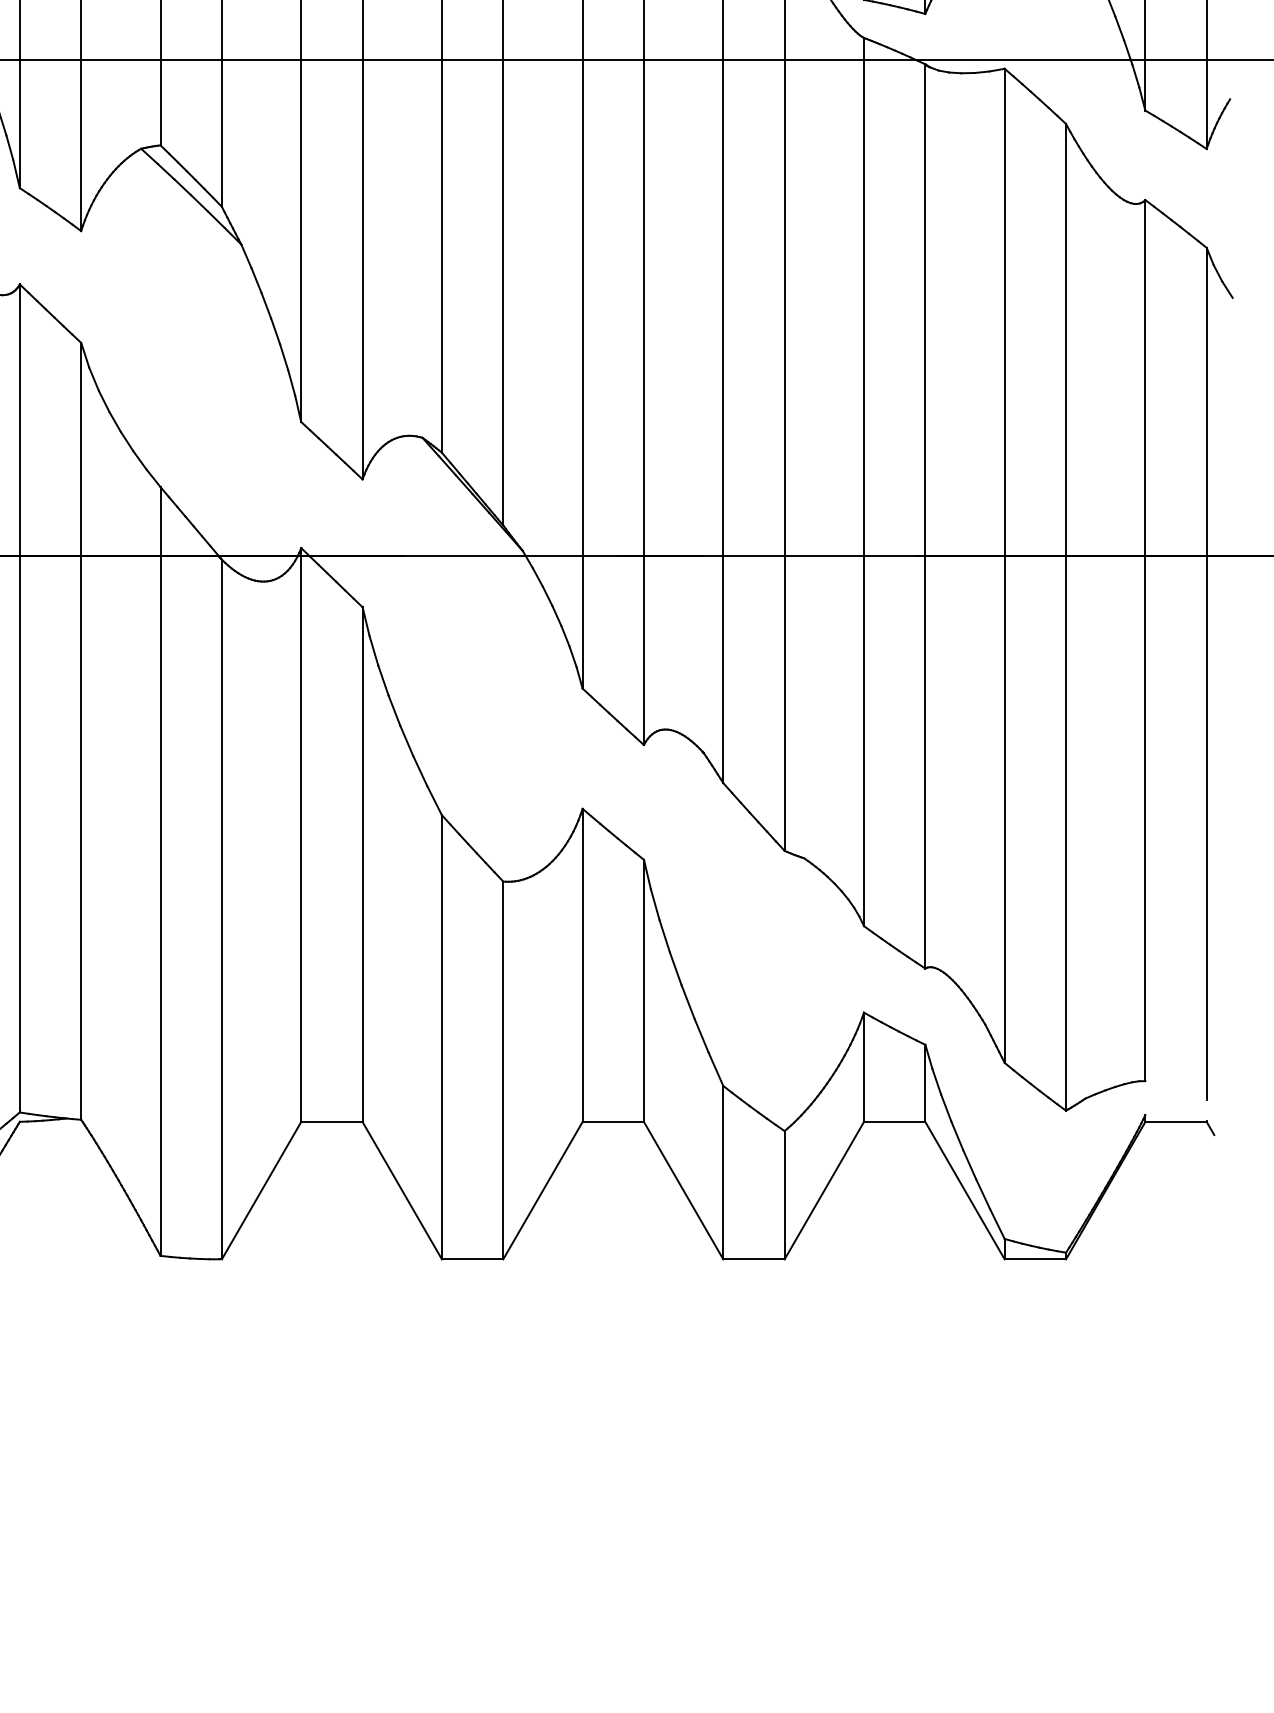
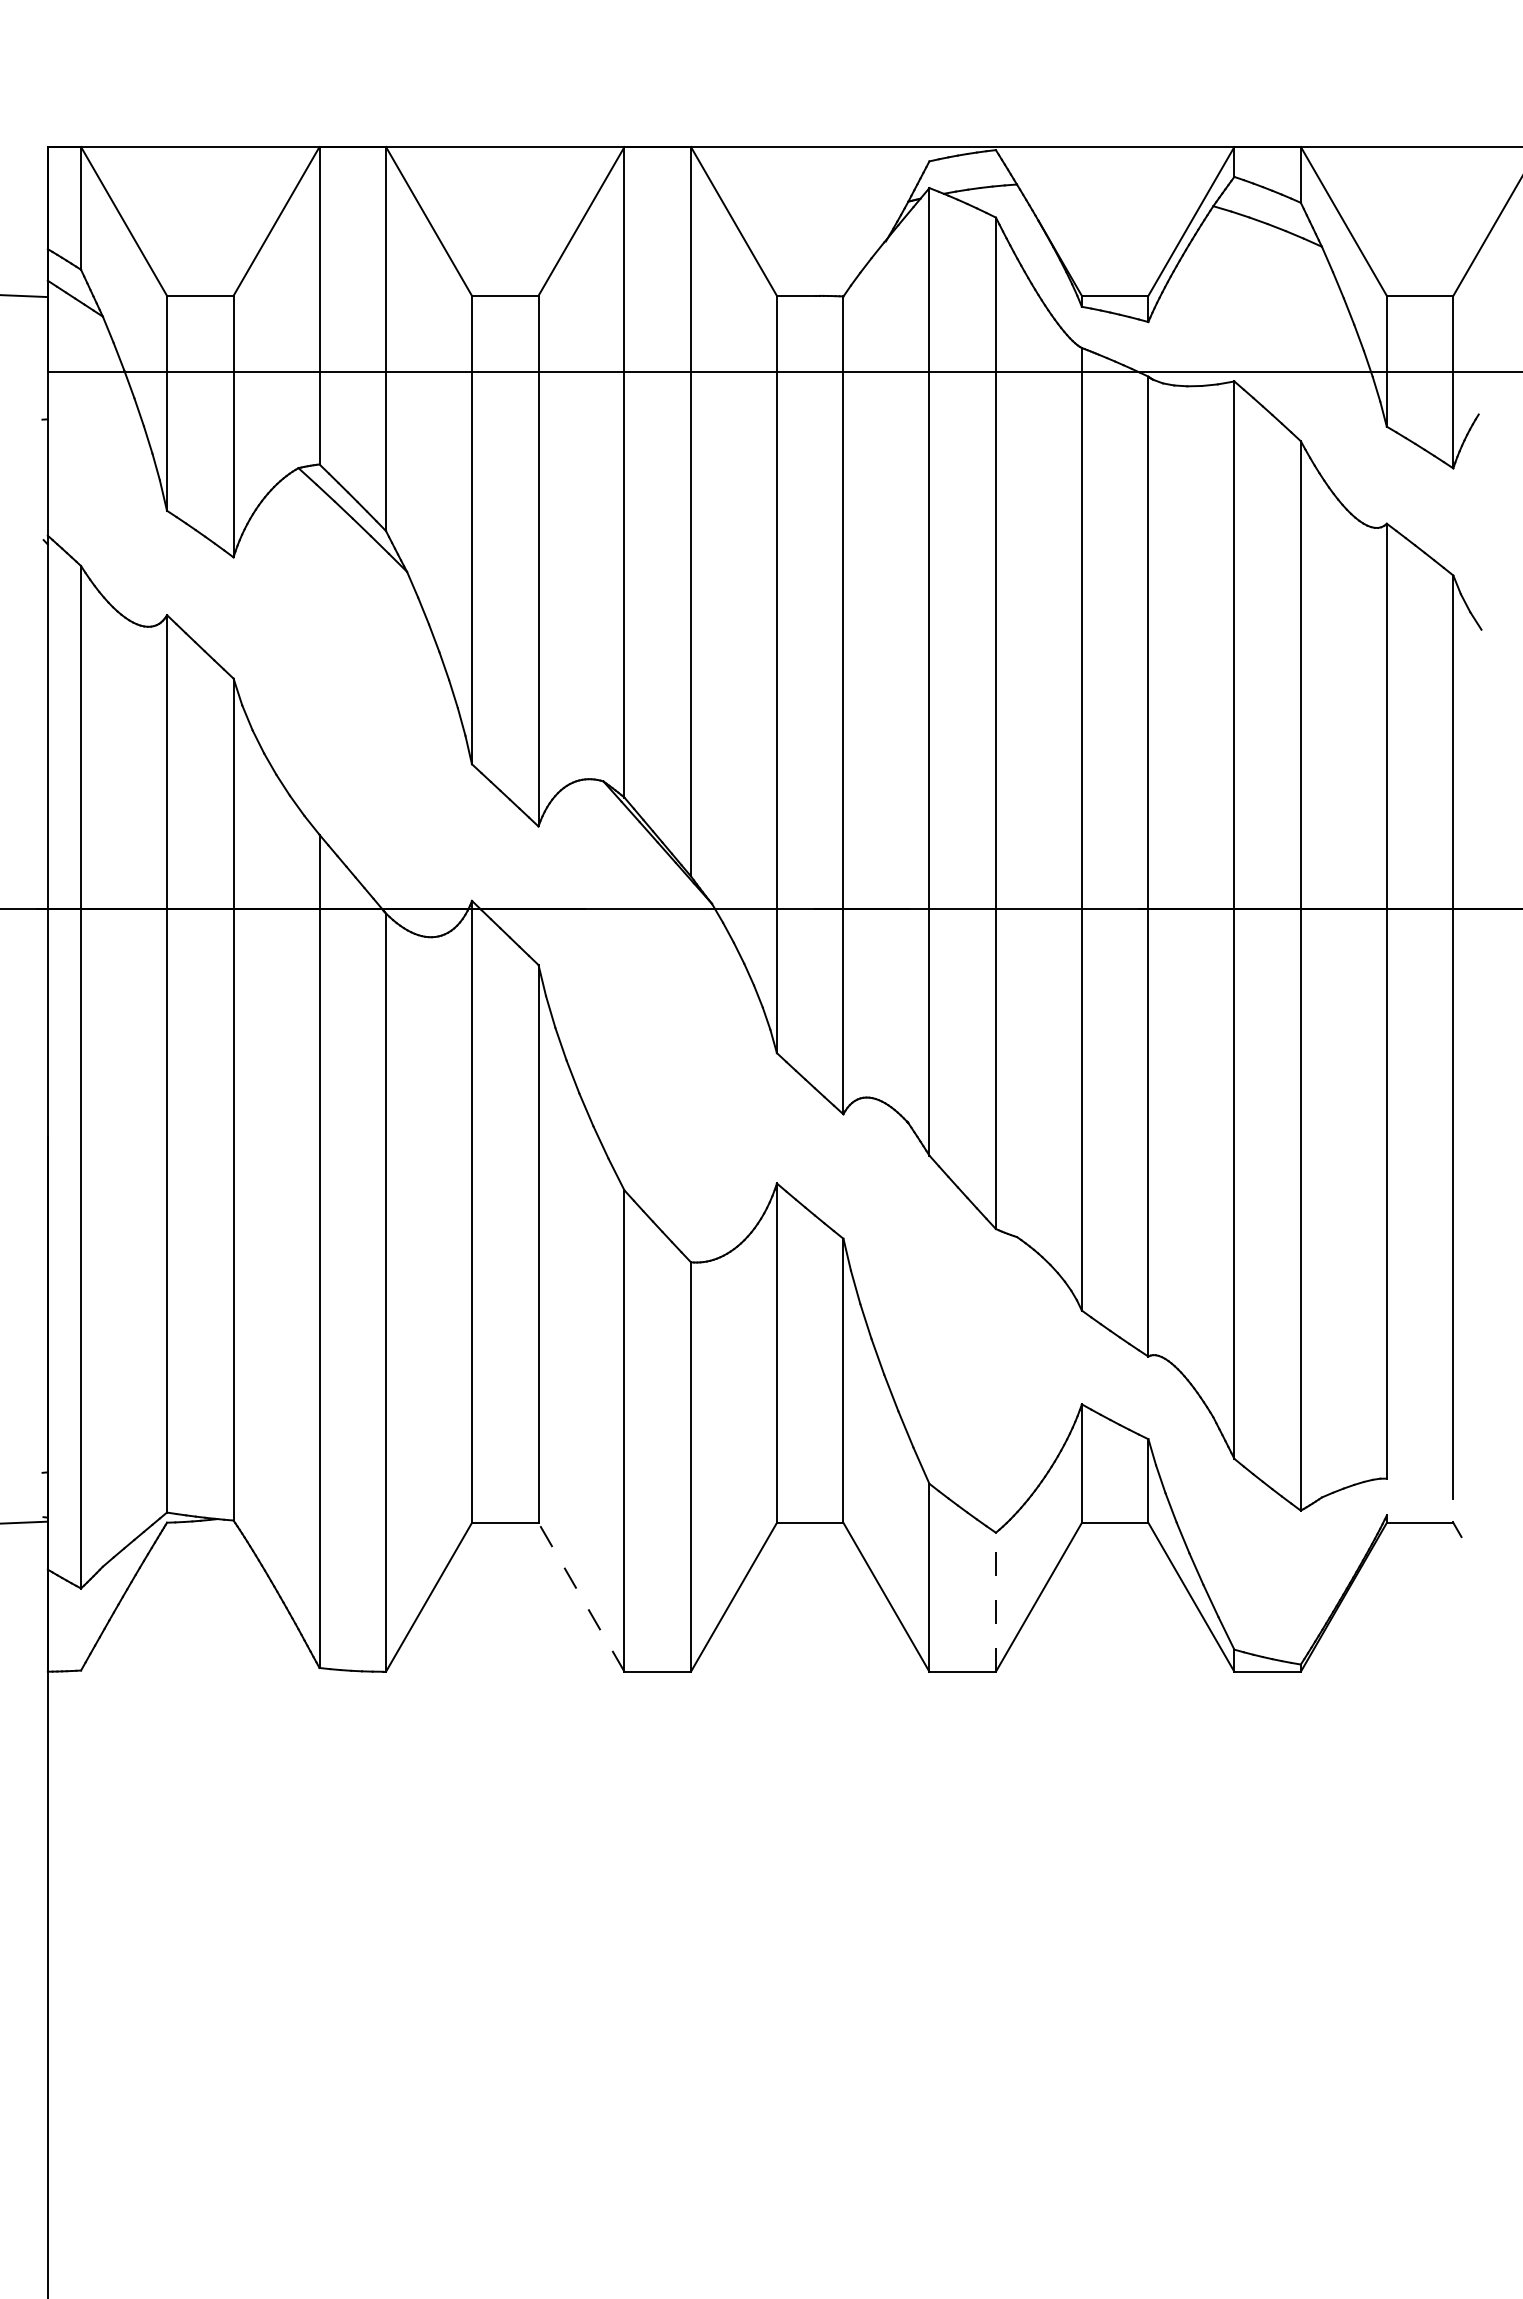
line: (402, 1190) -> (581, 1597), solid -> dashed
line: (784, 1195) -> (995, 1602), solid -> dashed

